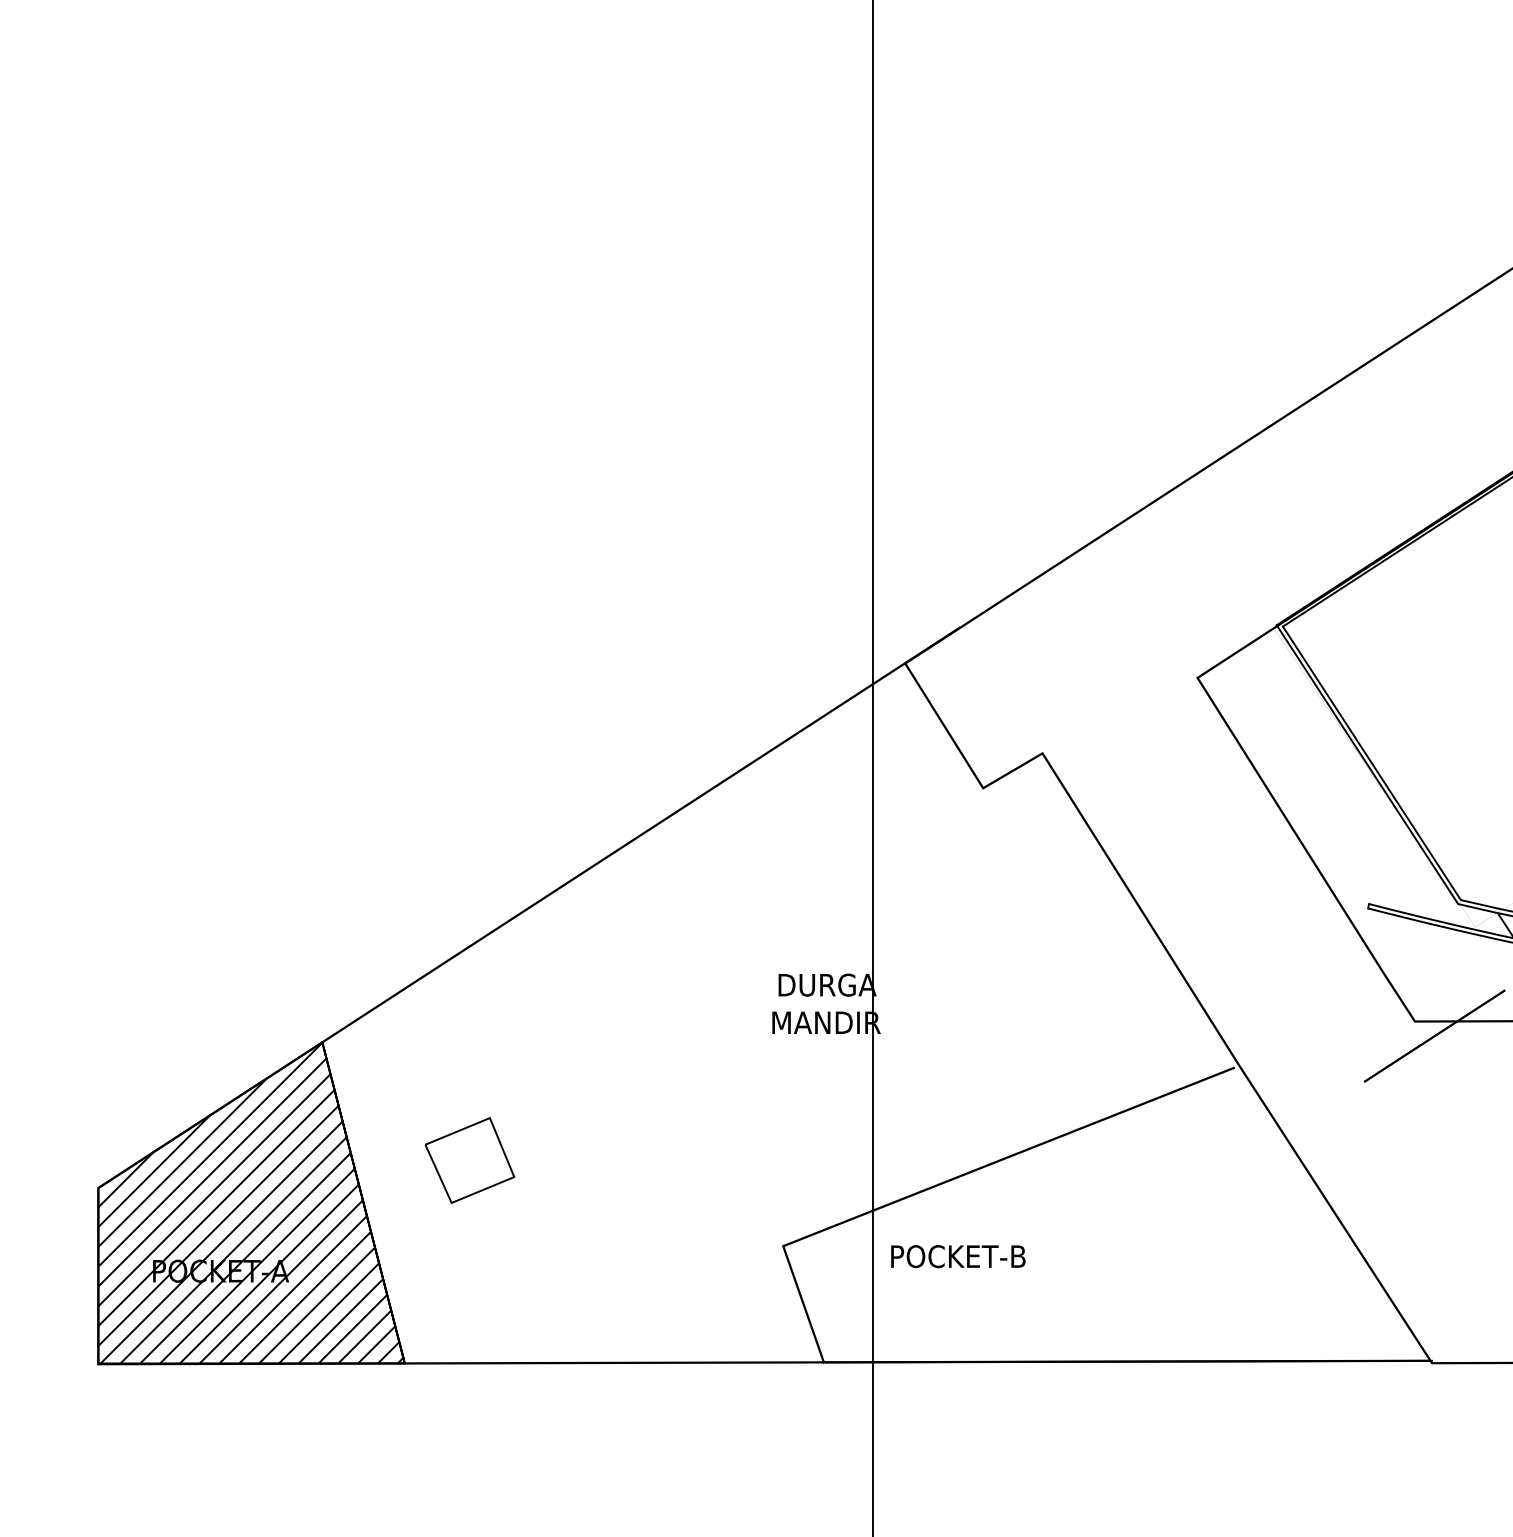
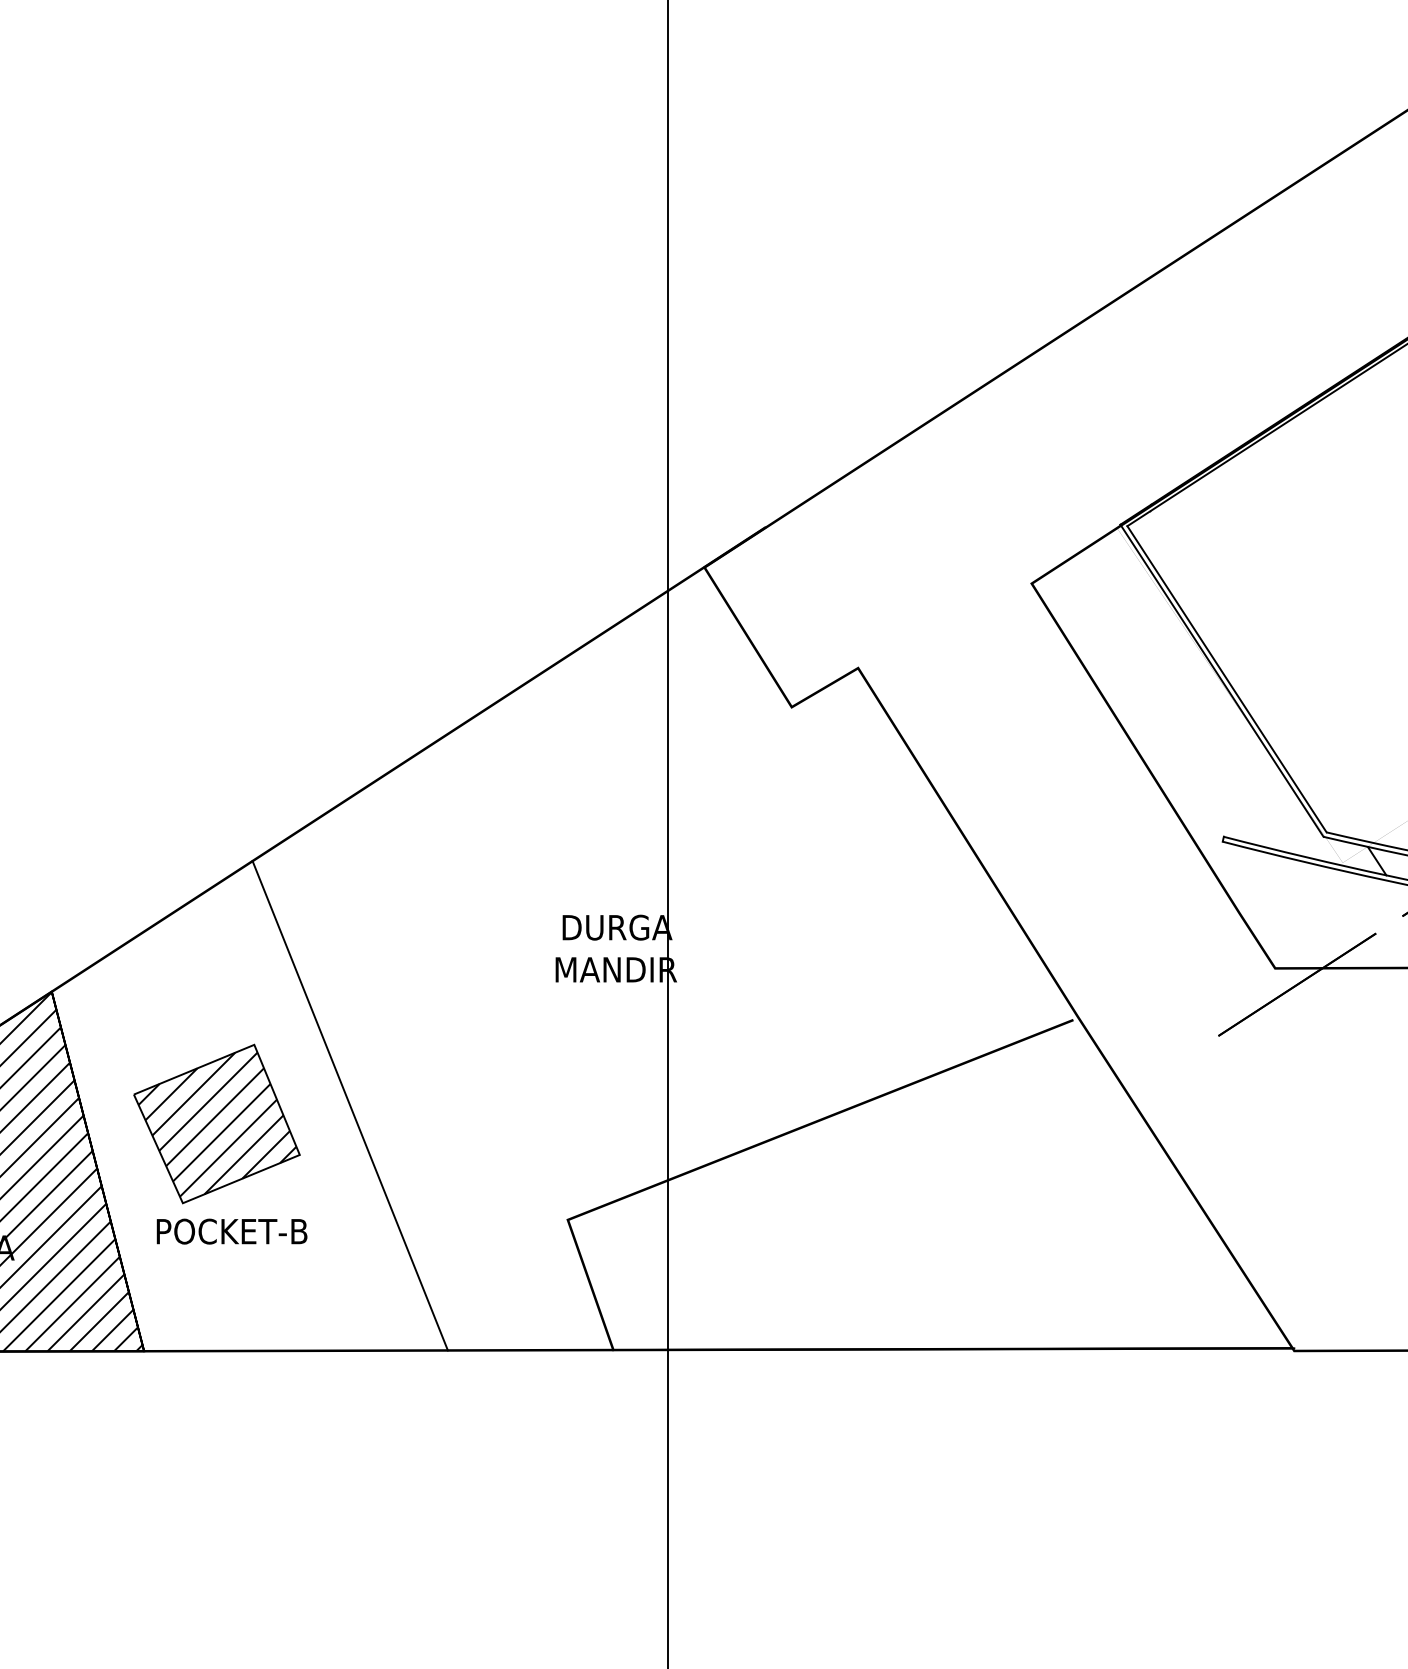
line: (588, 1143) -> (349, 1104), added
part: (469, 1160) -> (216, 1124), size x1.67
text: (958, 1256) -> (232, 1231), moved

